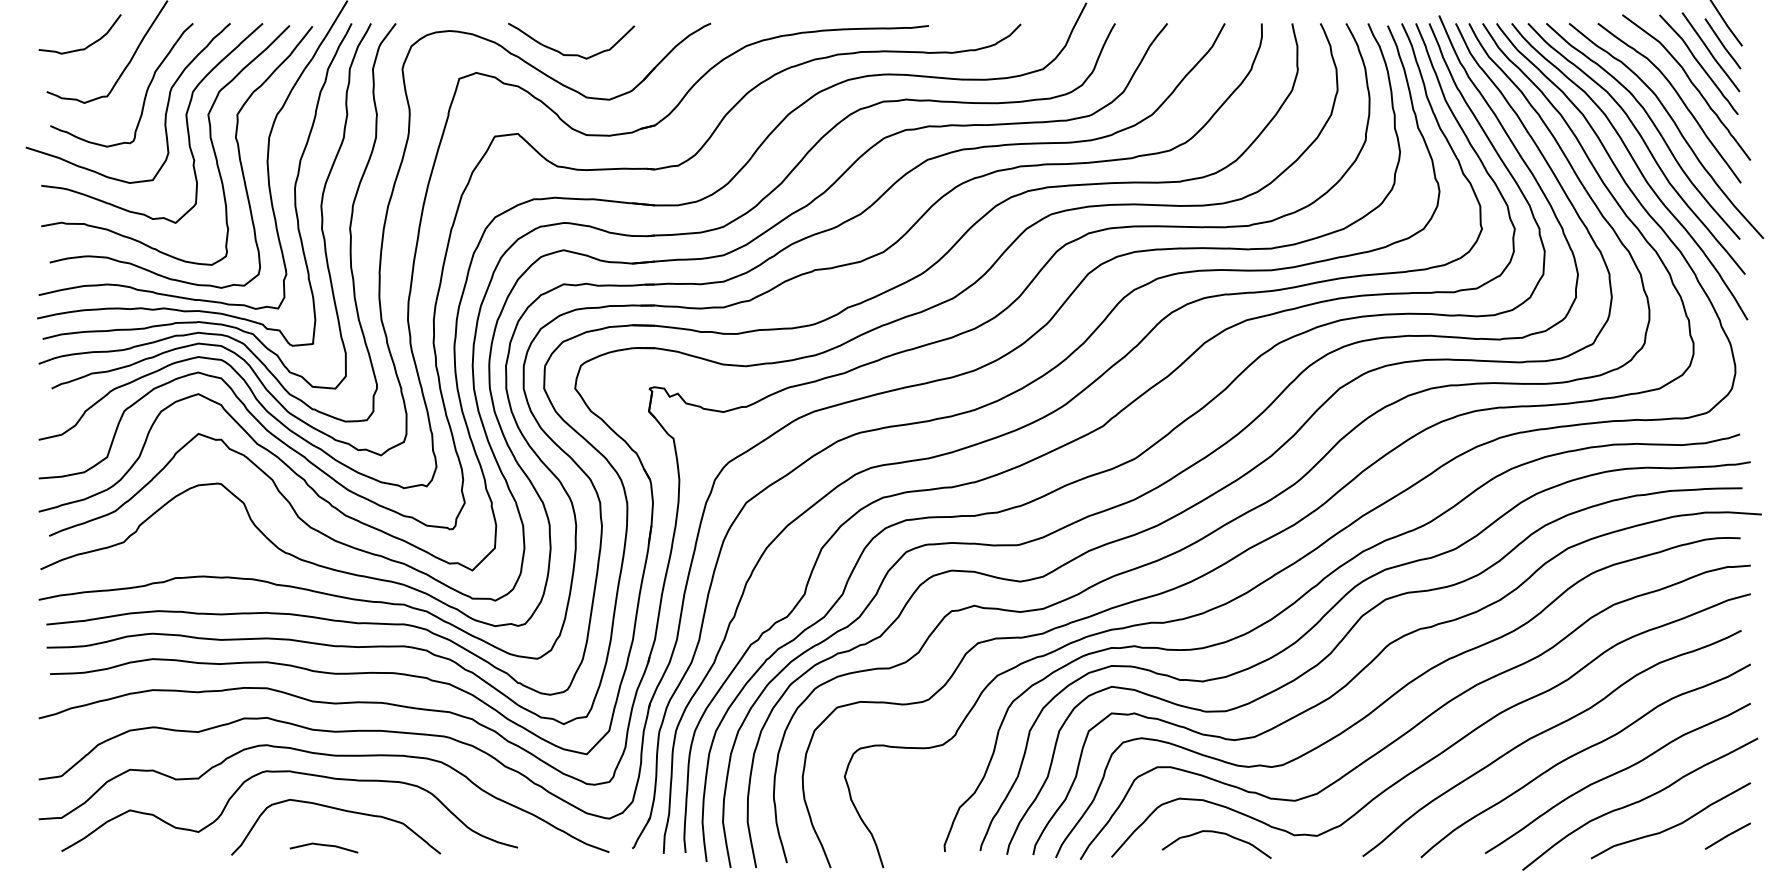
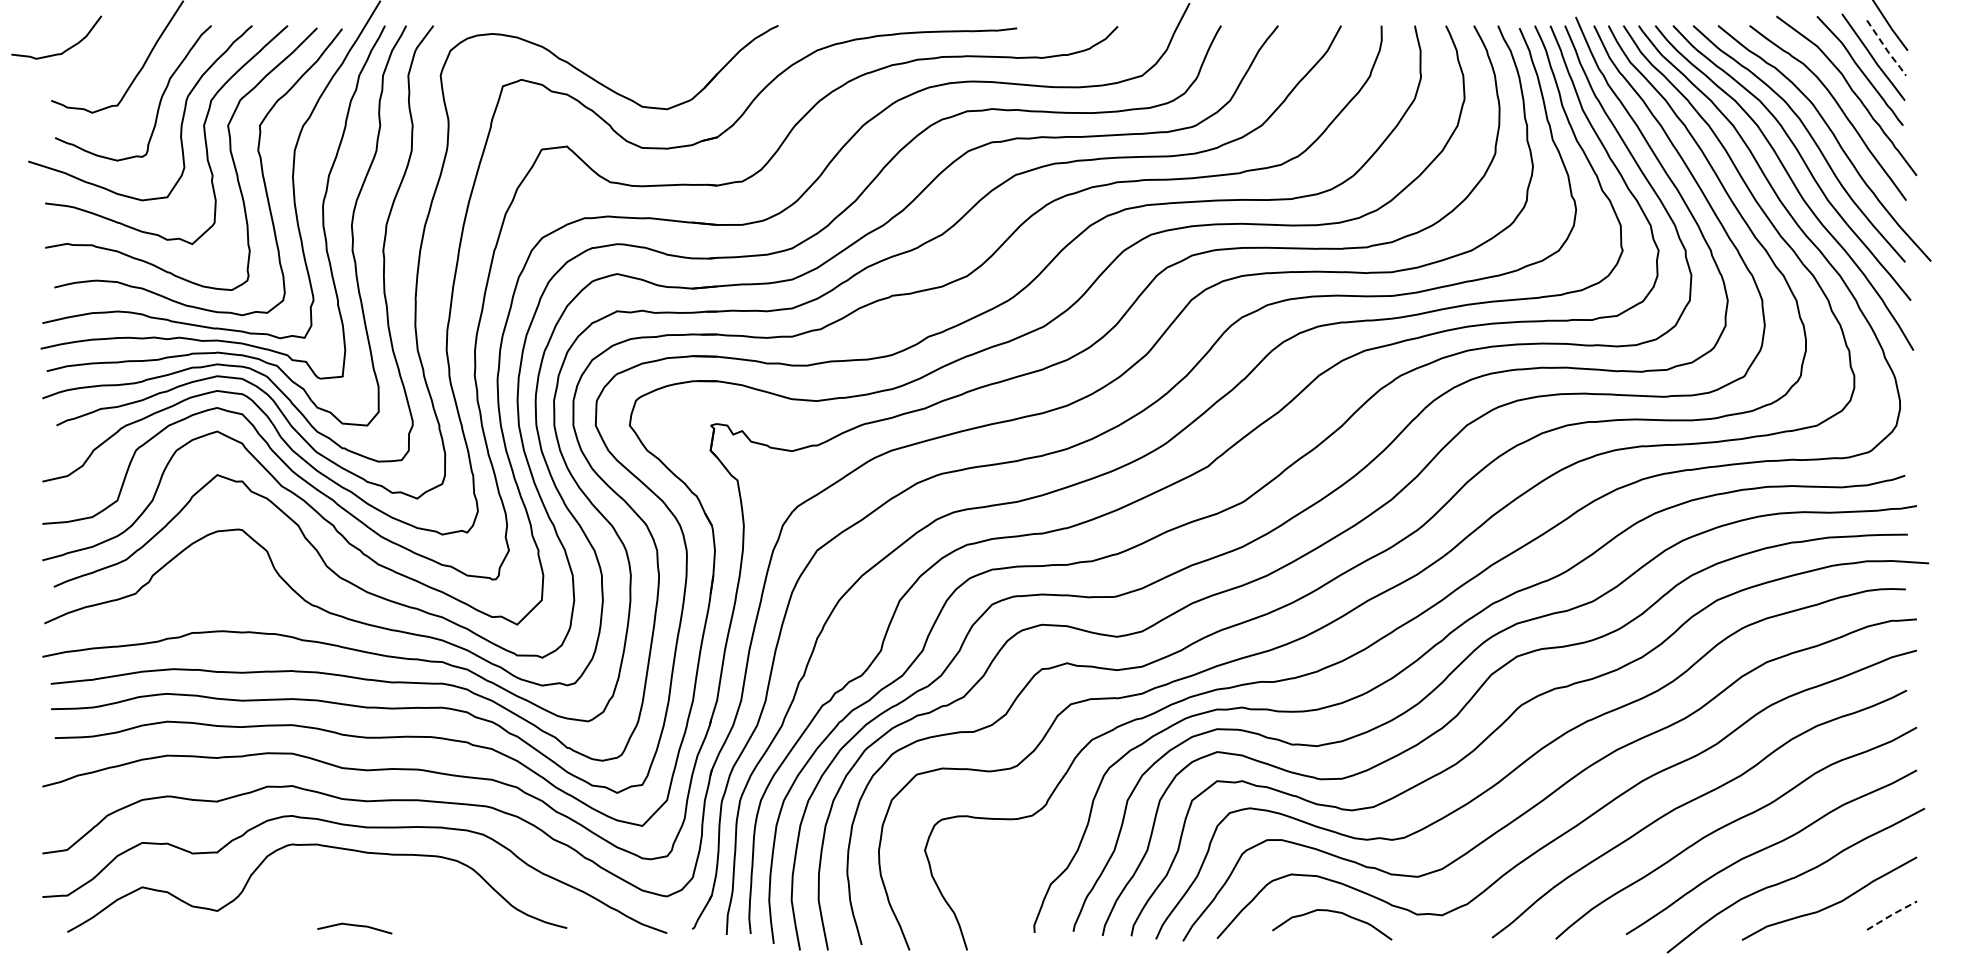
curve: (87, 46) -> (64, 50), moved
line: (1723, 46) -> (1887, 50), solid -> dashed
curve: (571, 54) -> (625, 59), removed
curve: (340, 810) -> (372, 887), removed
line: (1728, 835) -> (1892, 914), solid -> dashed

